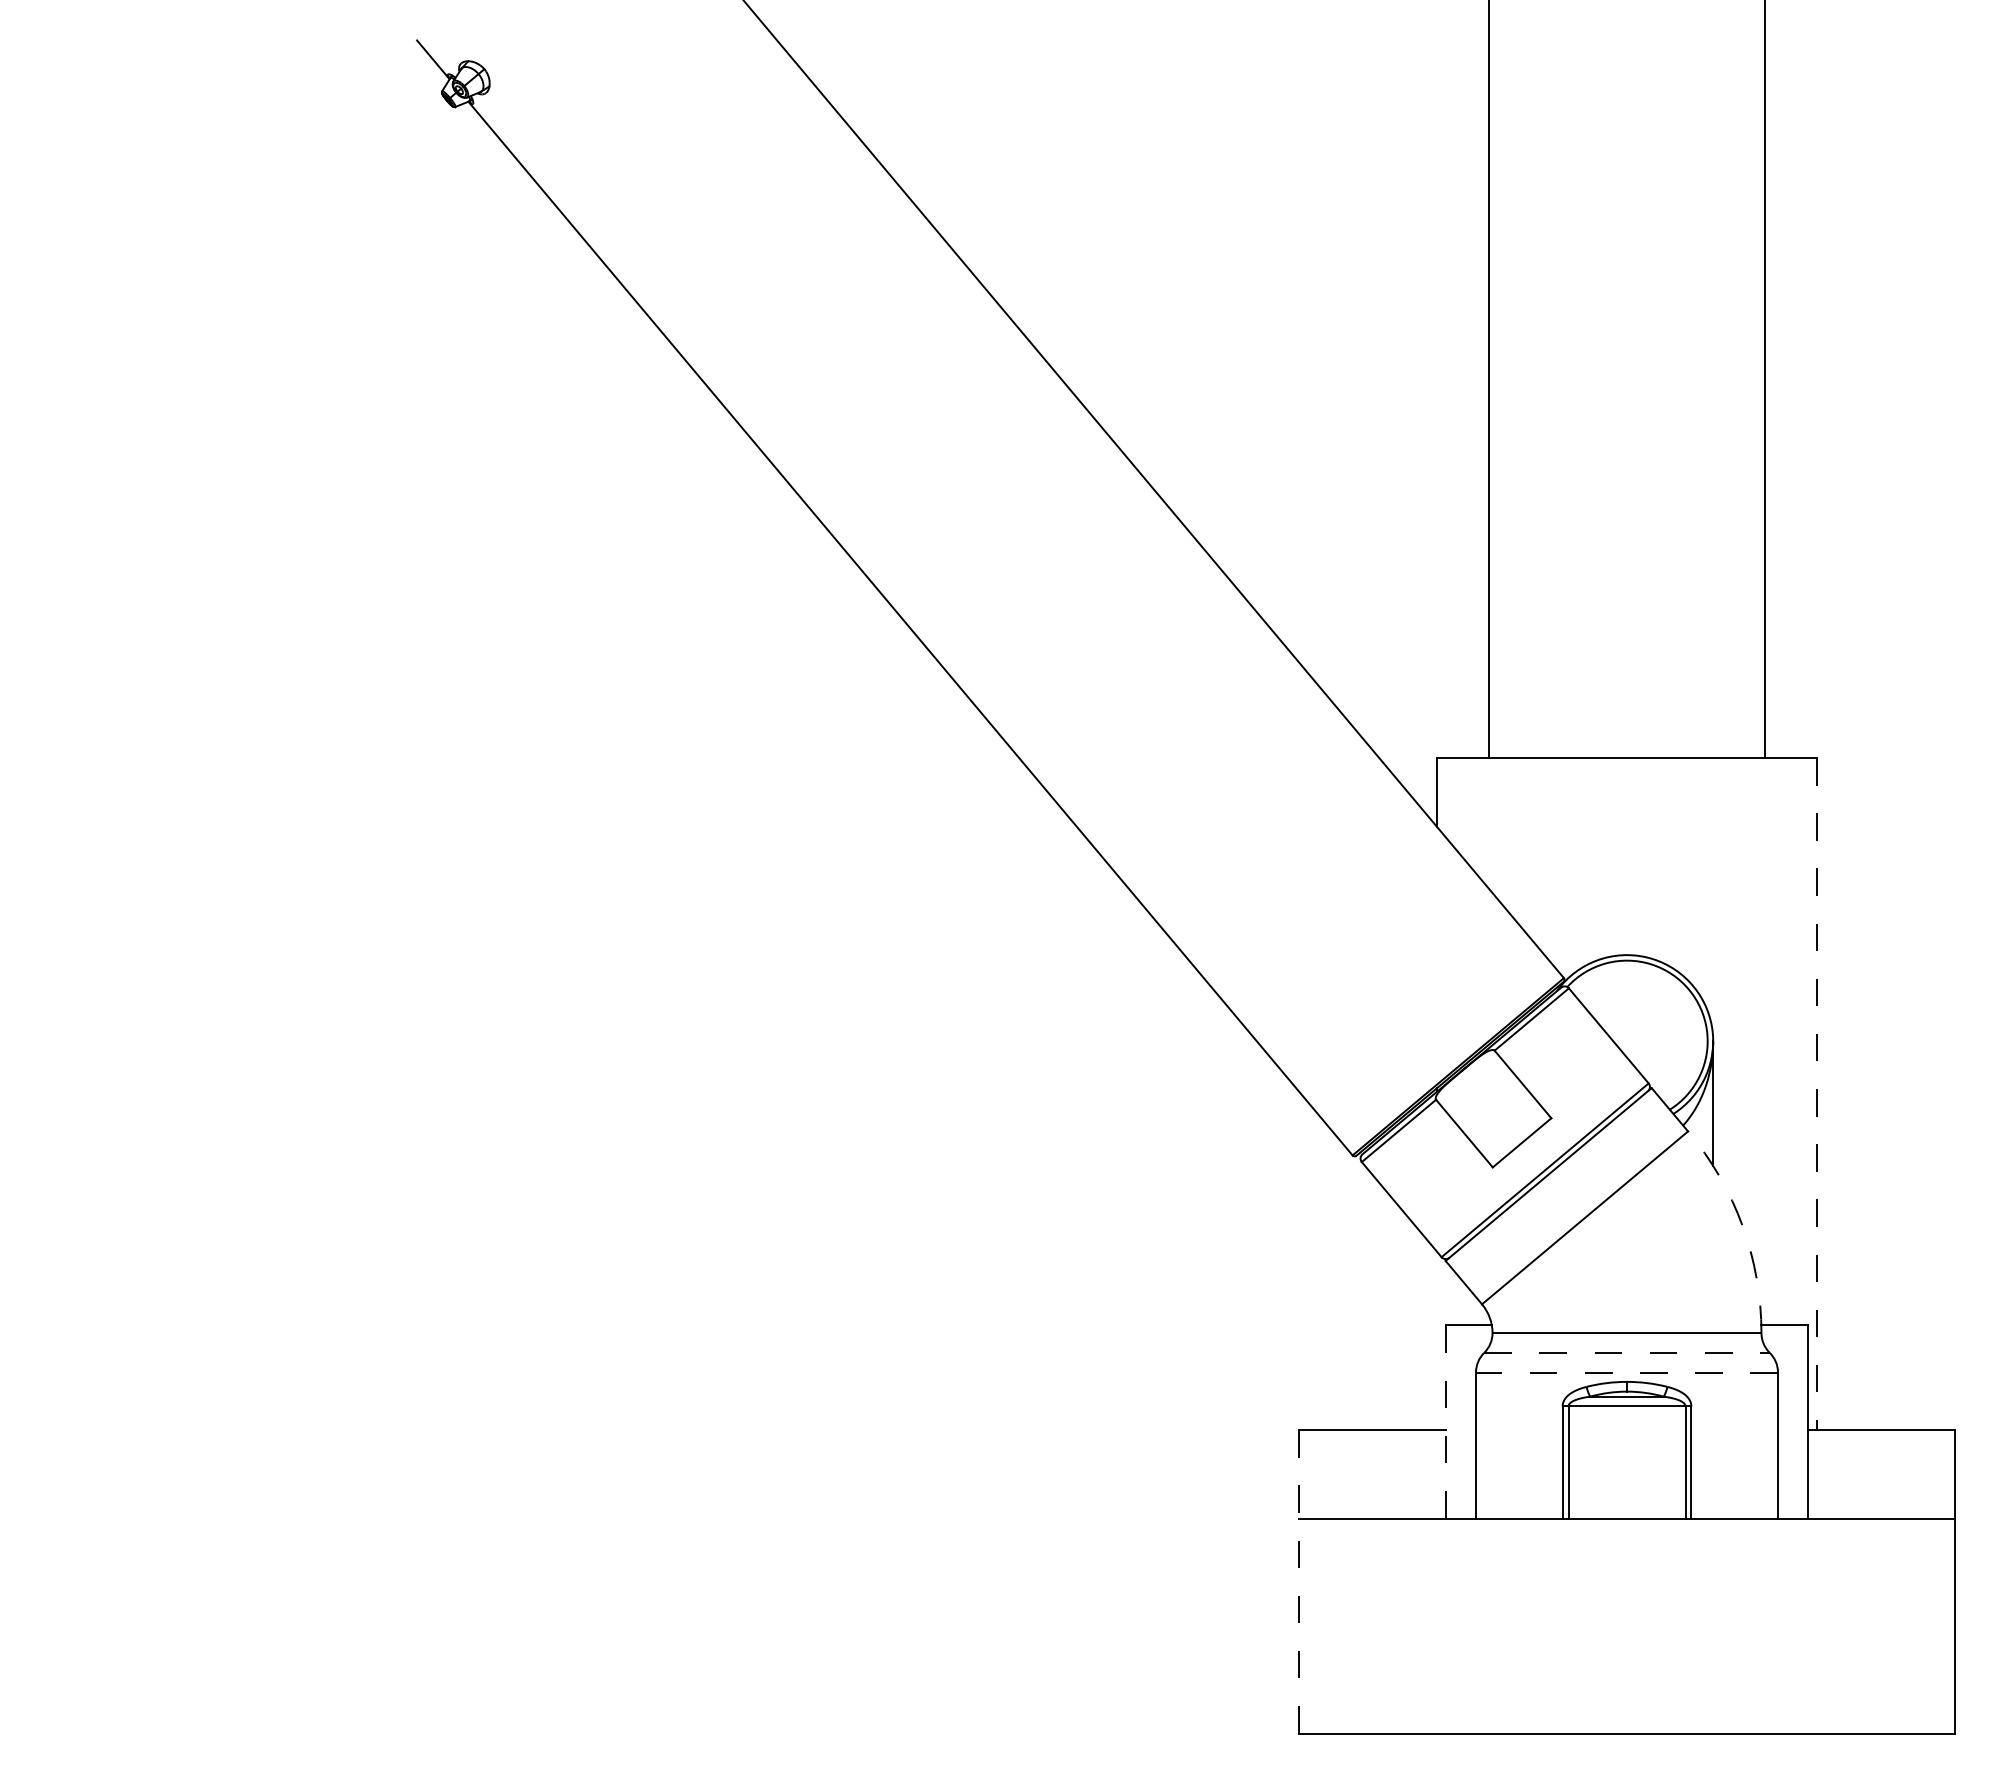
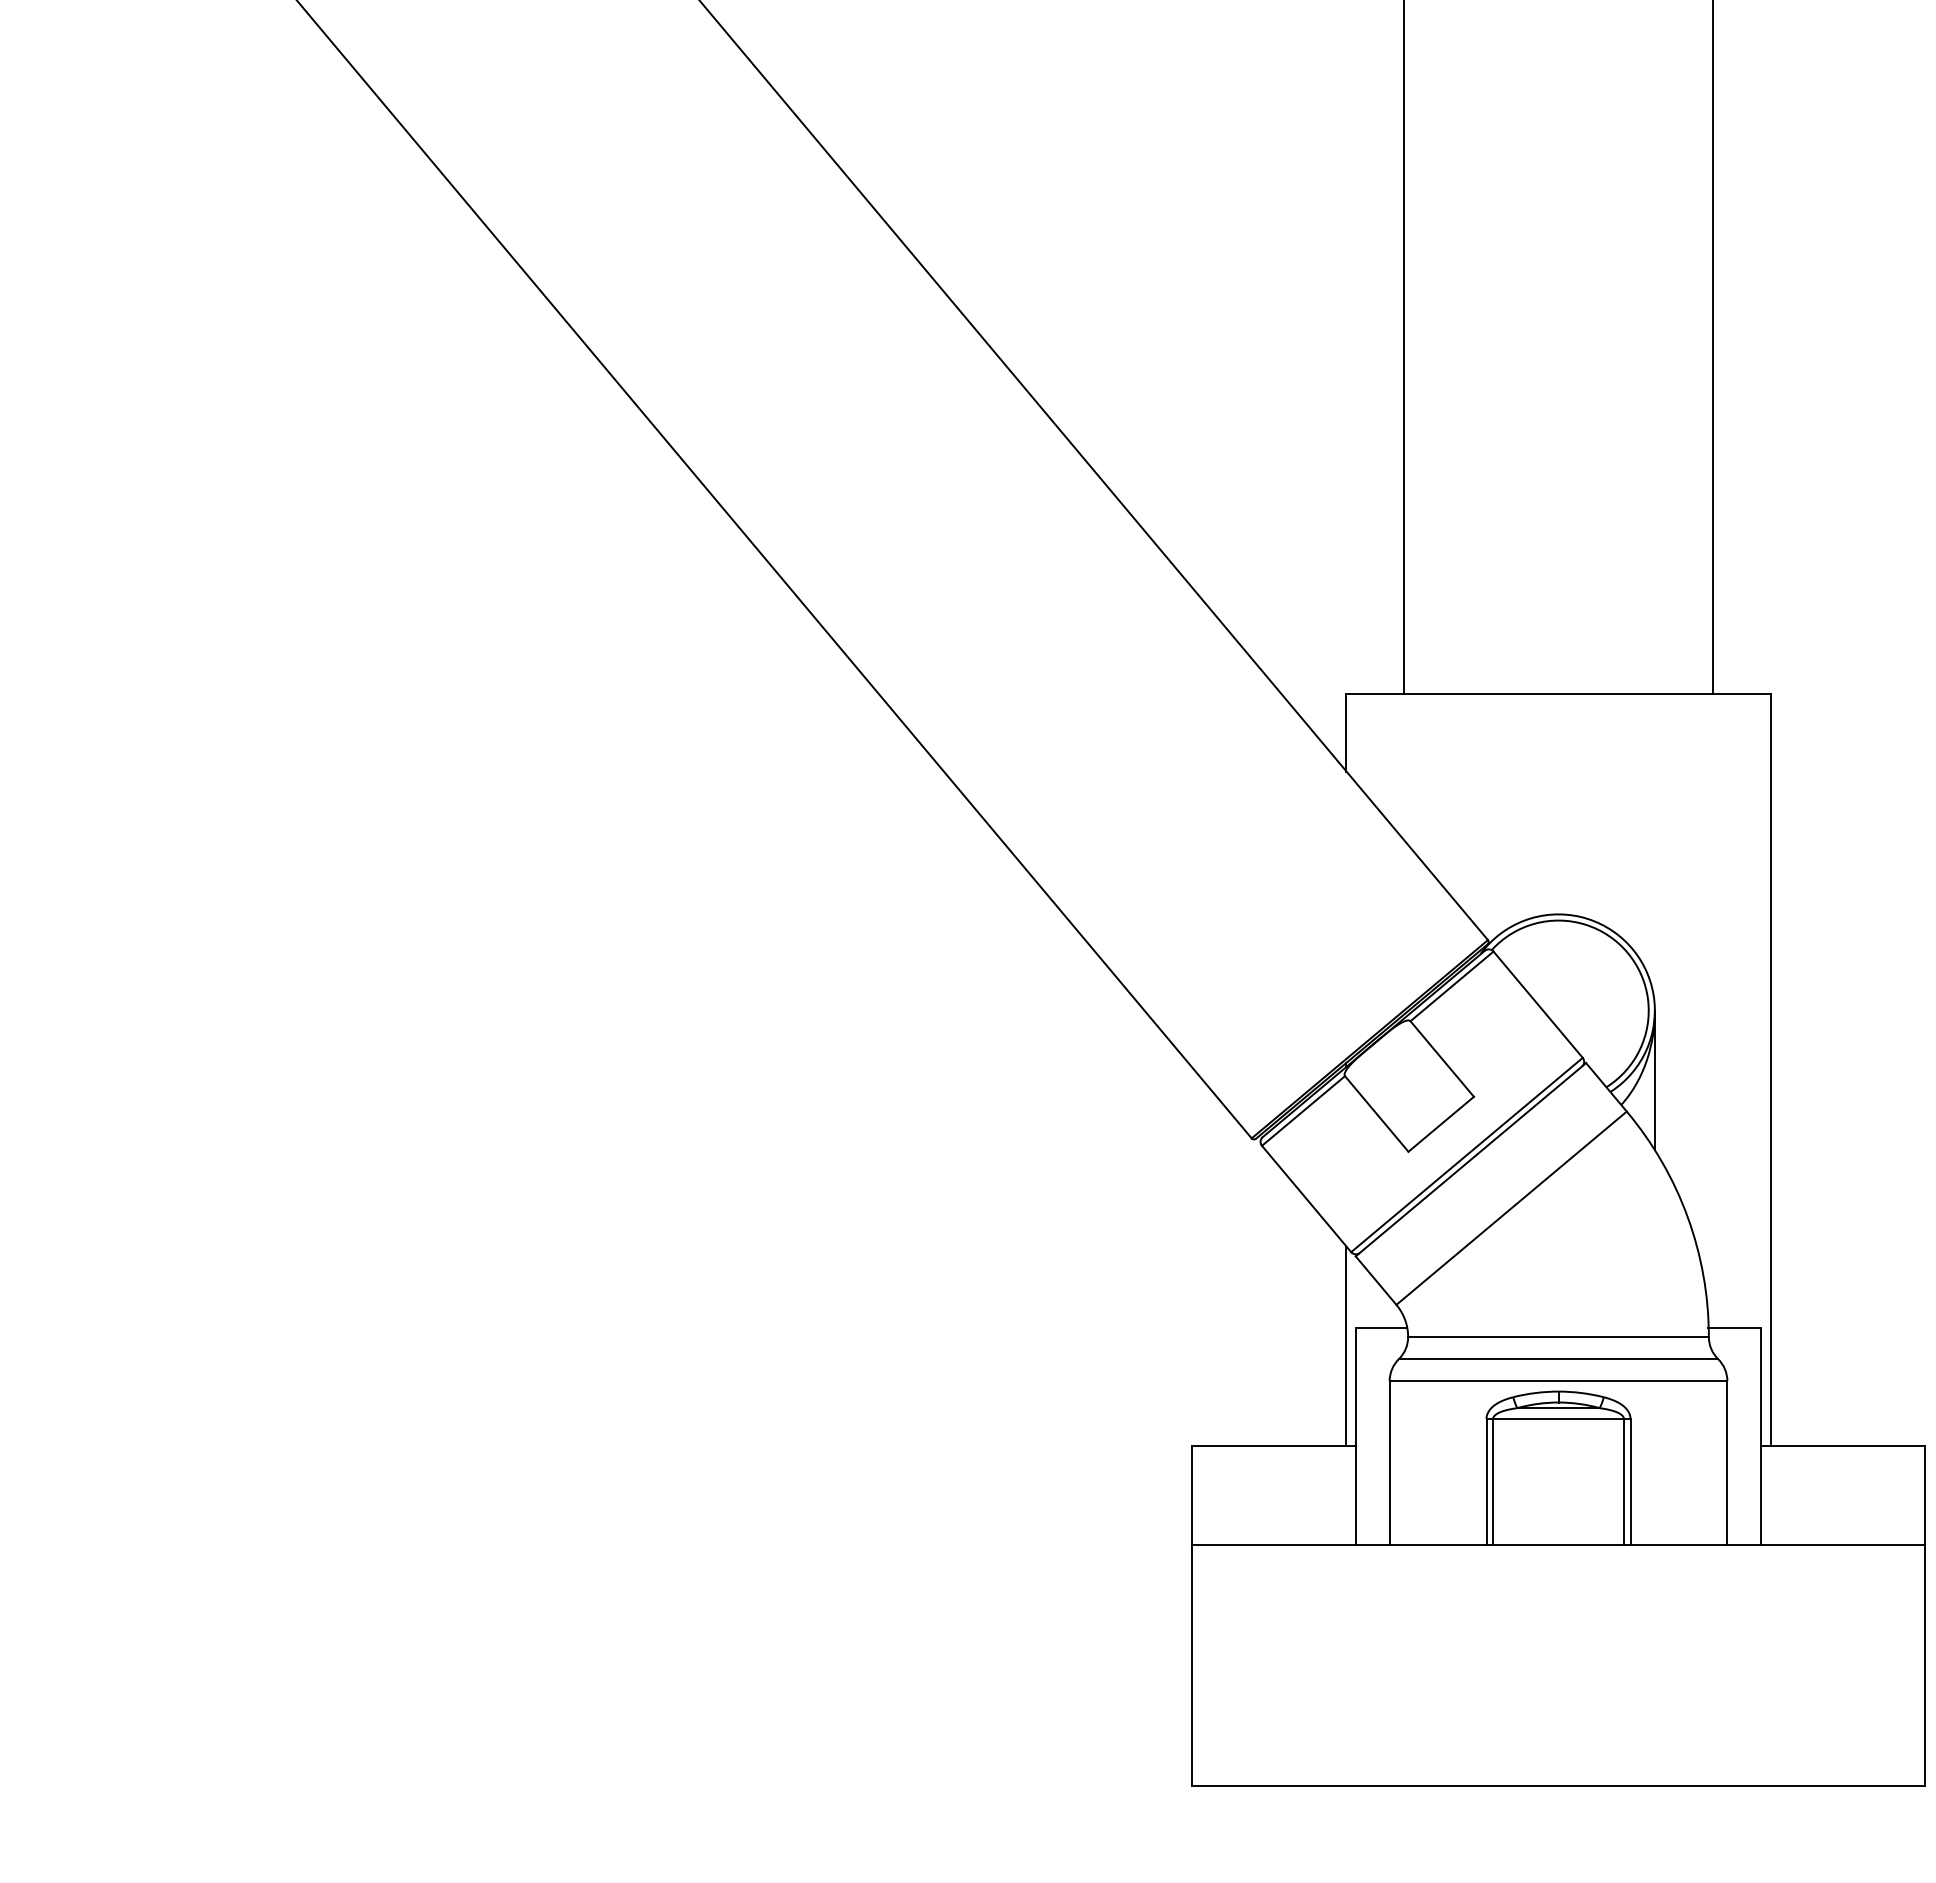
line: (1816, 1094) -> (1770, 1070), dashed -> solid
arc: (1742, 1225) -> (1687, 1216), dashed -> solid
line: (1437, 1341) -> (1346, 1346), added
line: (1627, 1352) -> (1559, 1358), dashed -> solid
line: (1626, 1372) -> (1557, 1381), dashed -> solid
line: (1446, 1422) -> (1356, 1437), dashed -> solid
line: (1299, 1582) -> (1192, 1615), dashed -> solid

